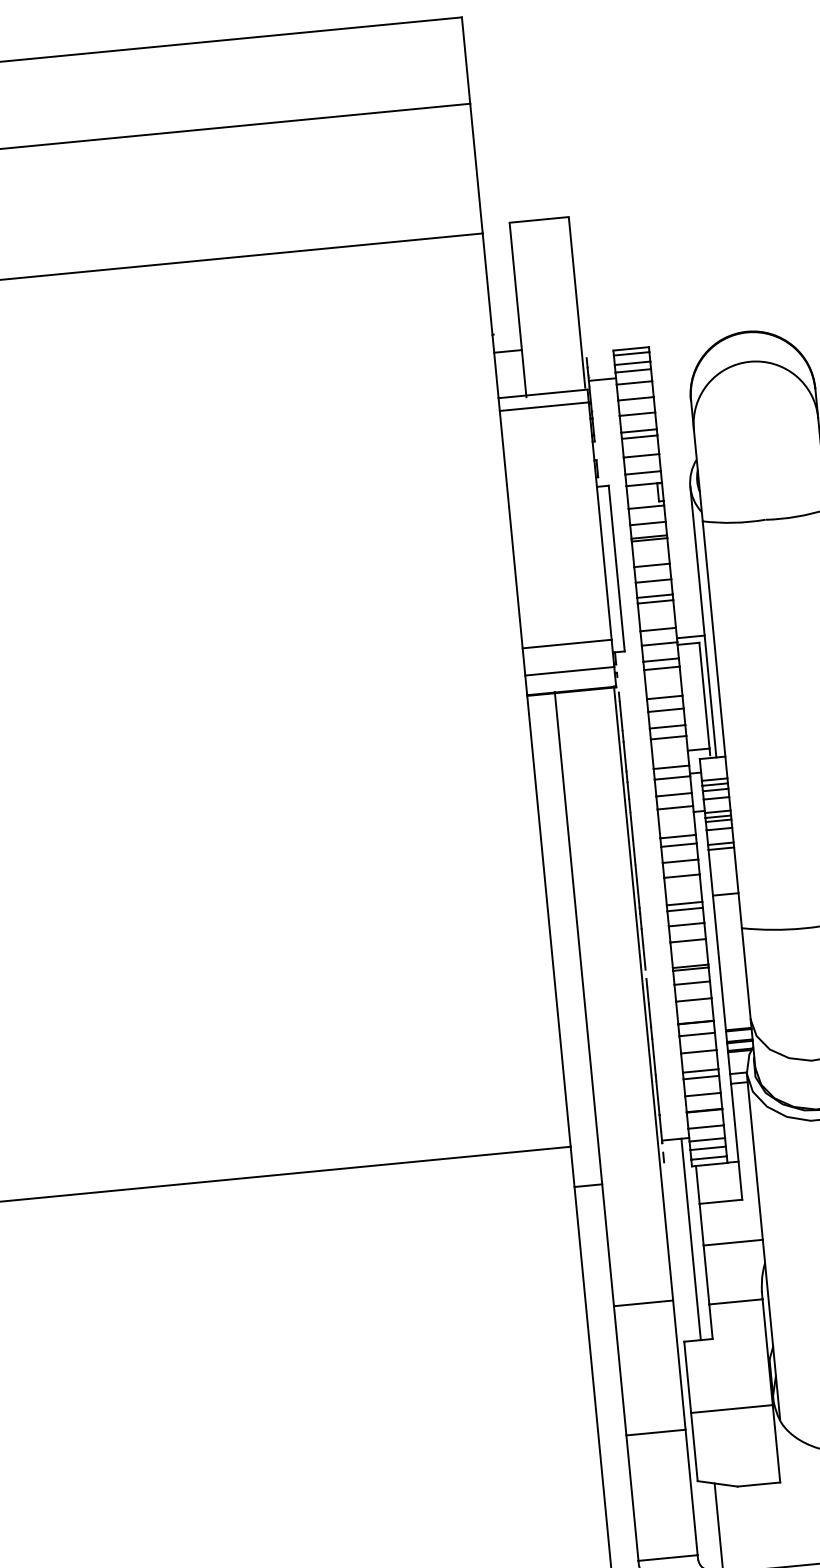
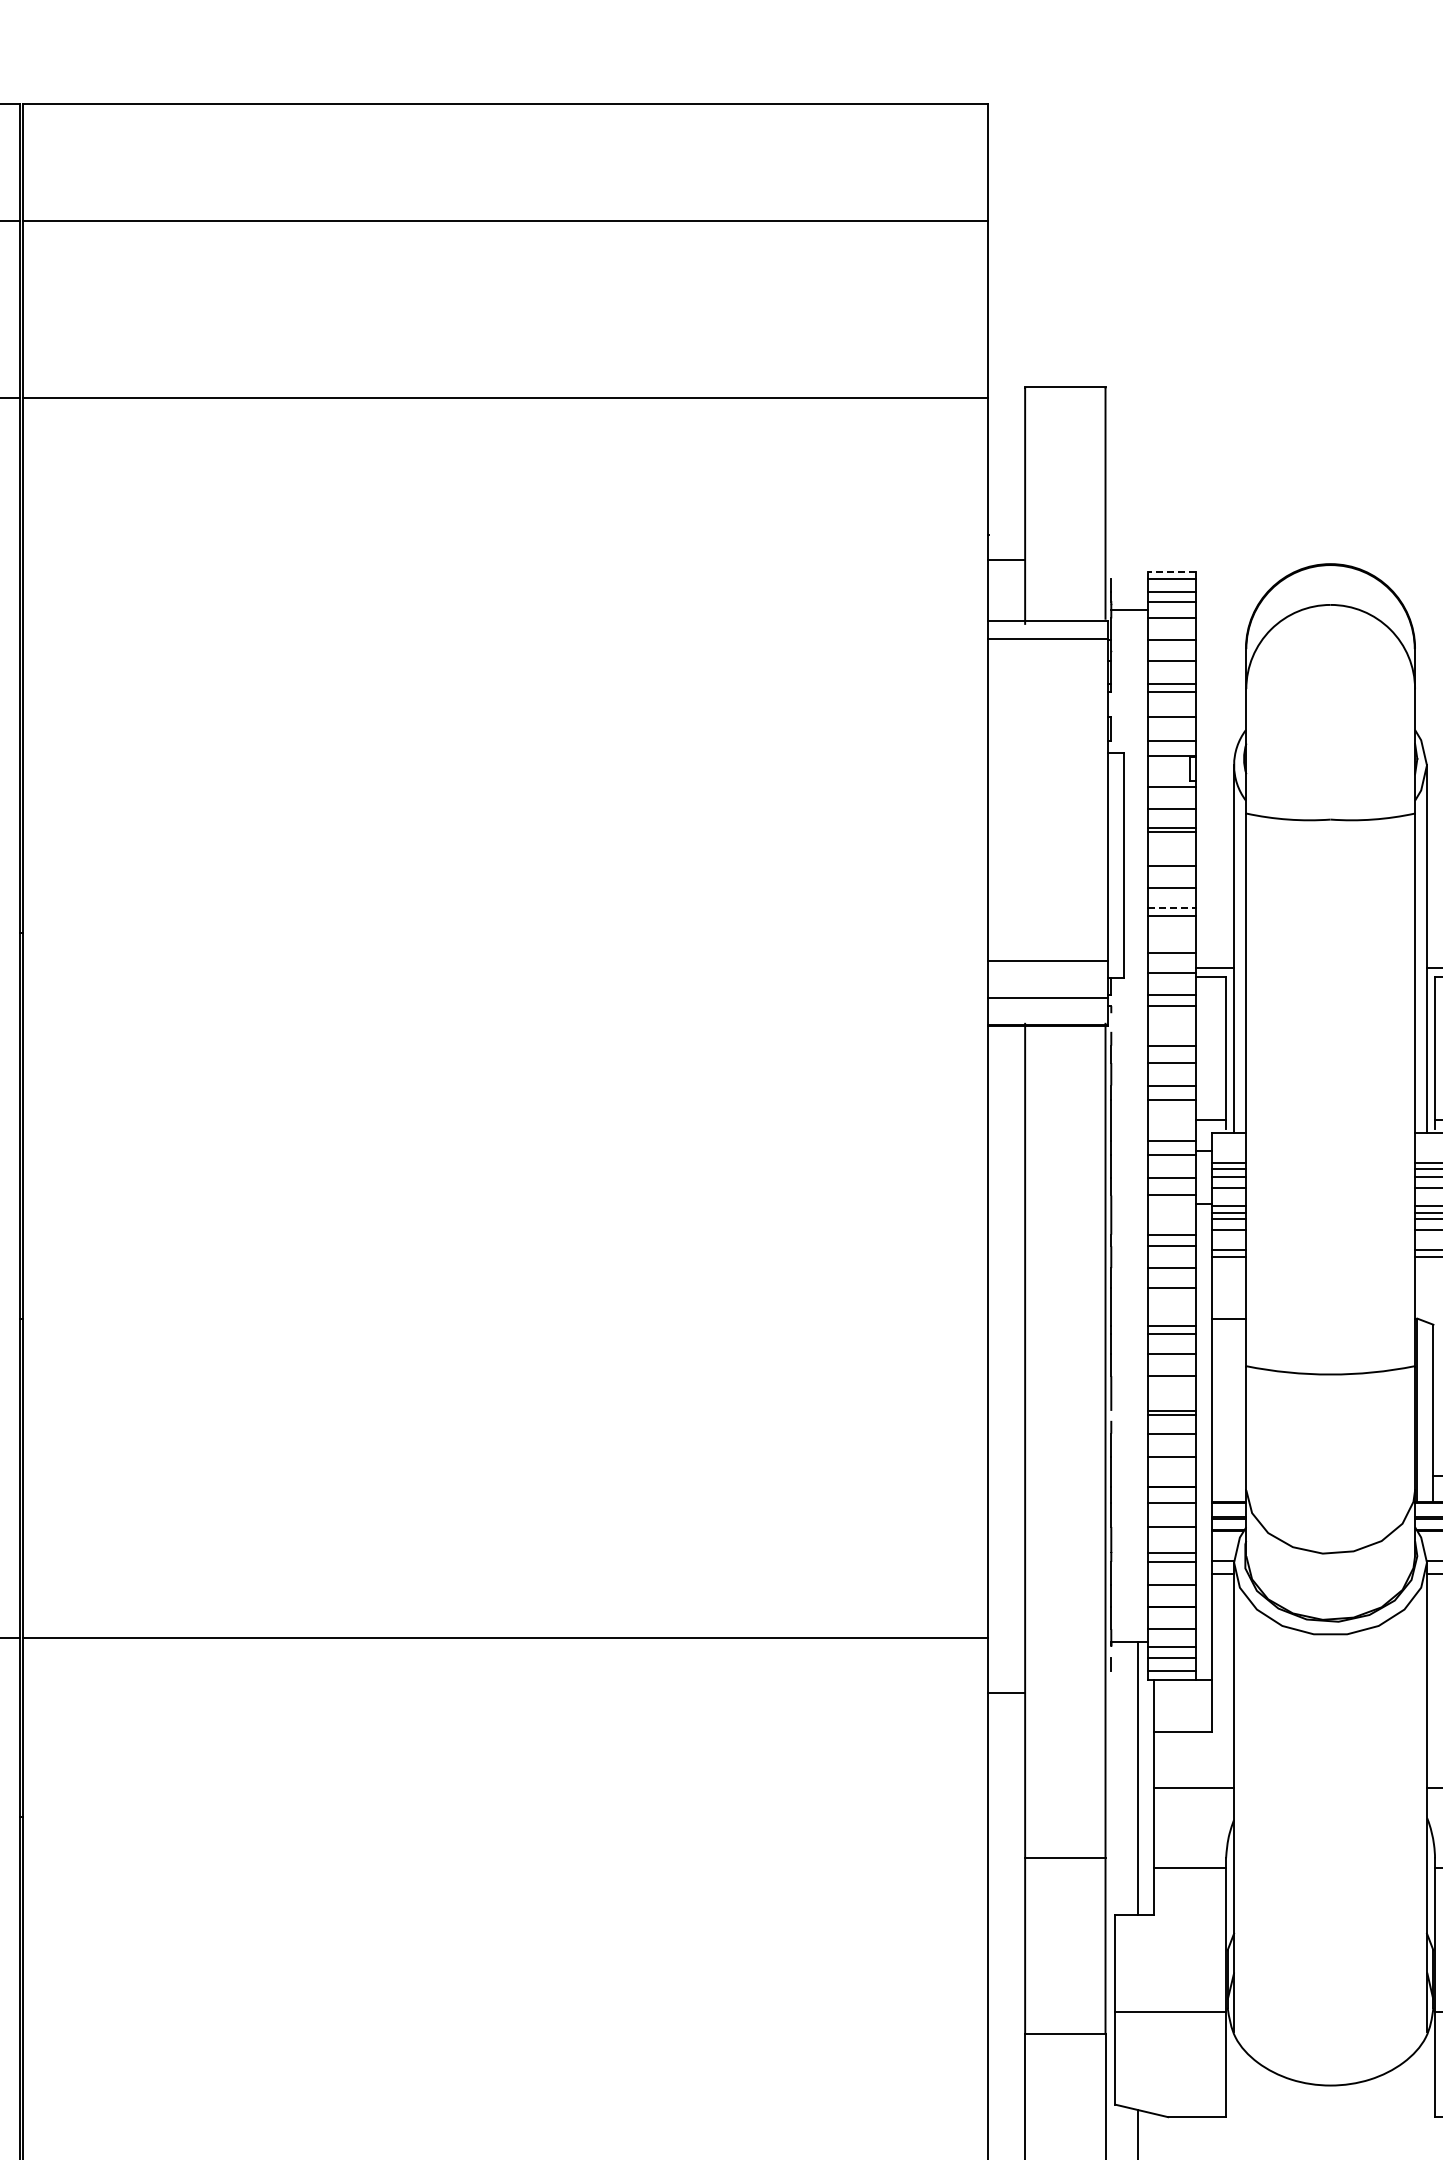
line: (630, 349) -> (1171, 572), solid -> dashed
line: (655, 596) -> (1172, 908), solid -> dashed

